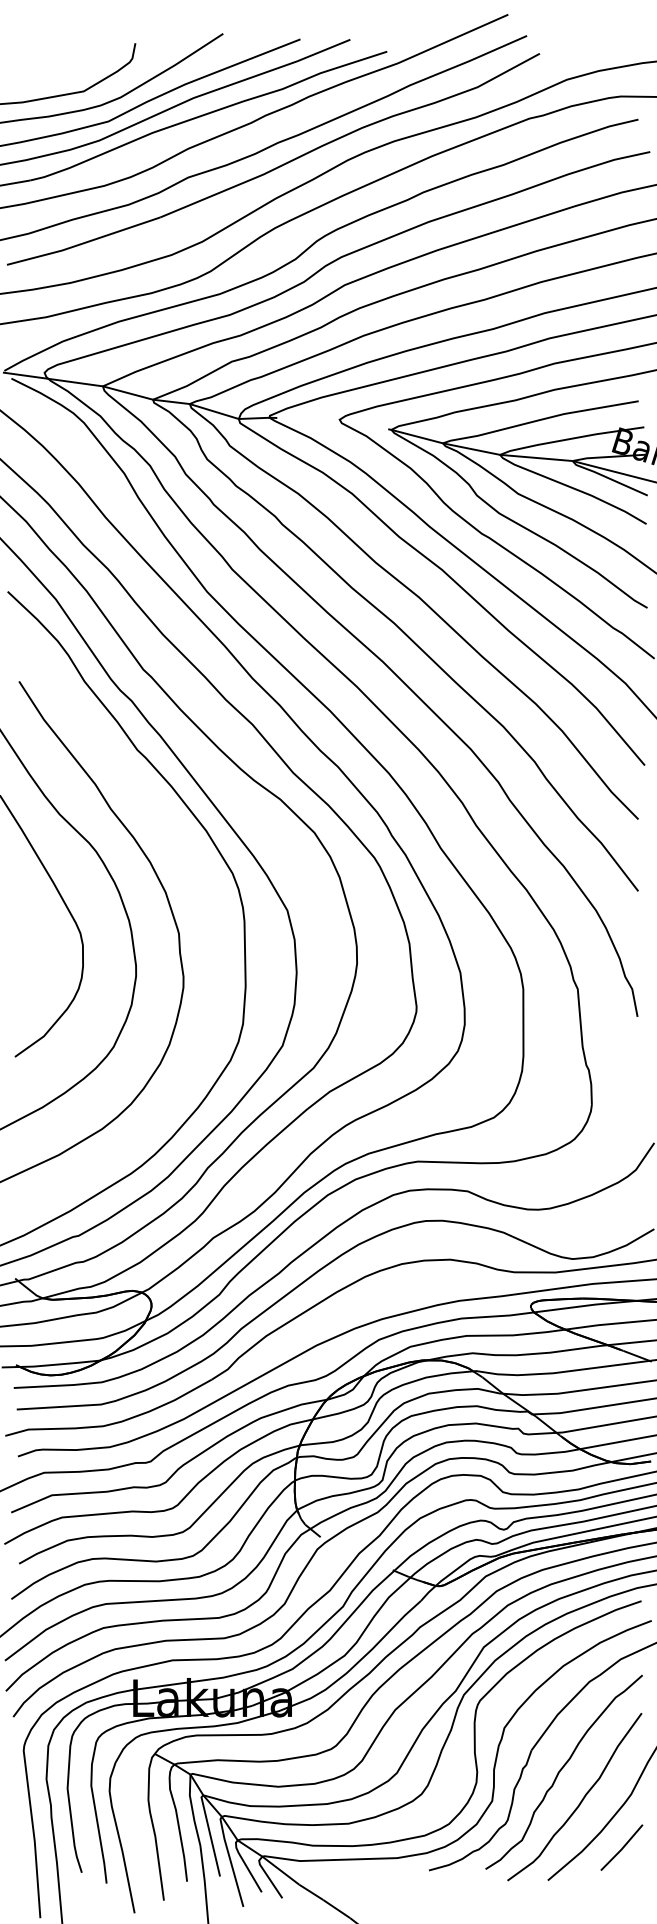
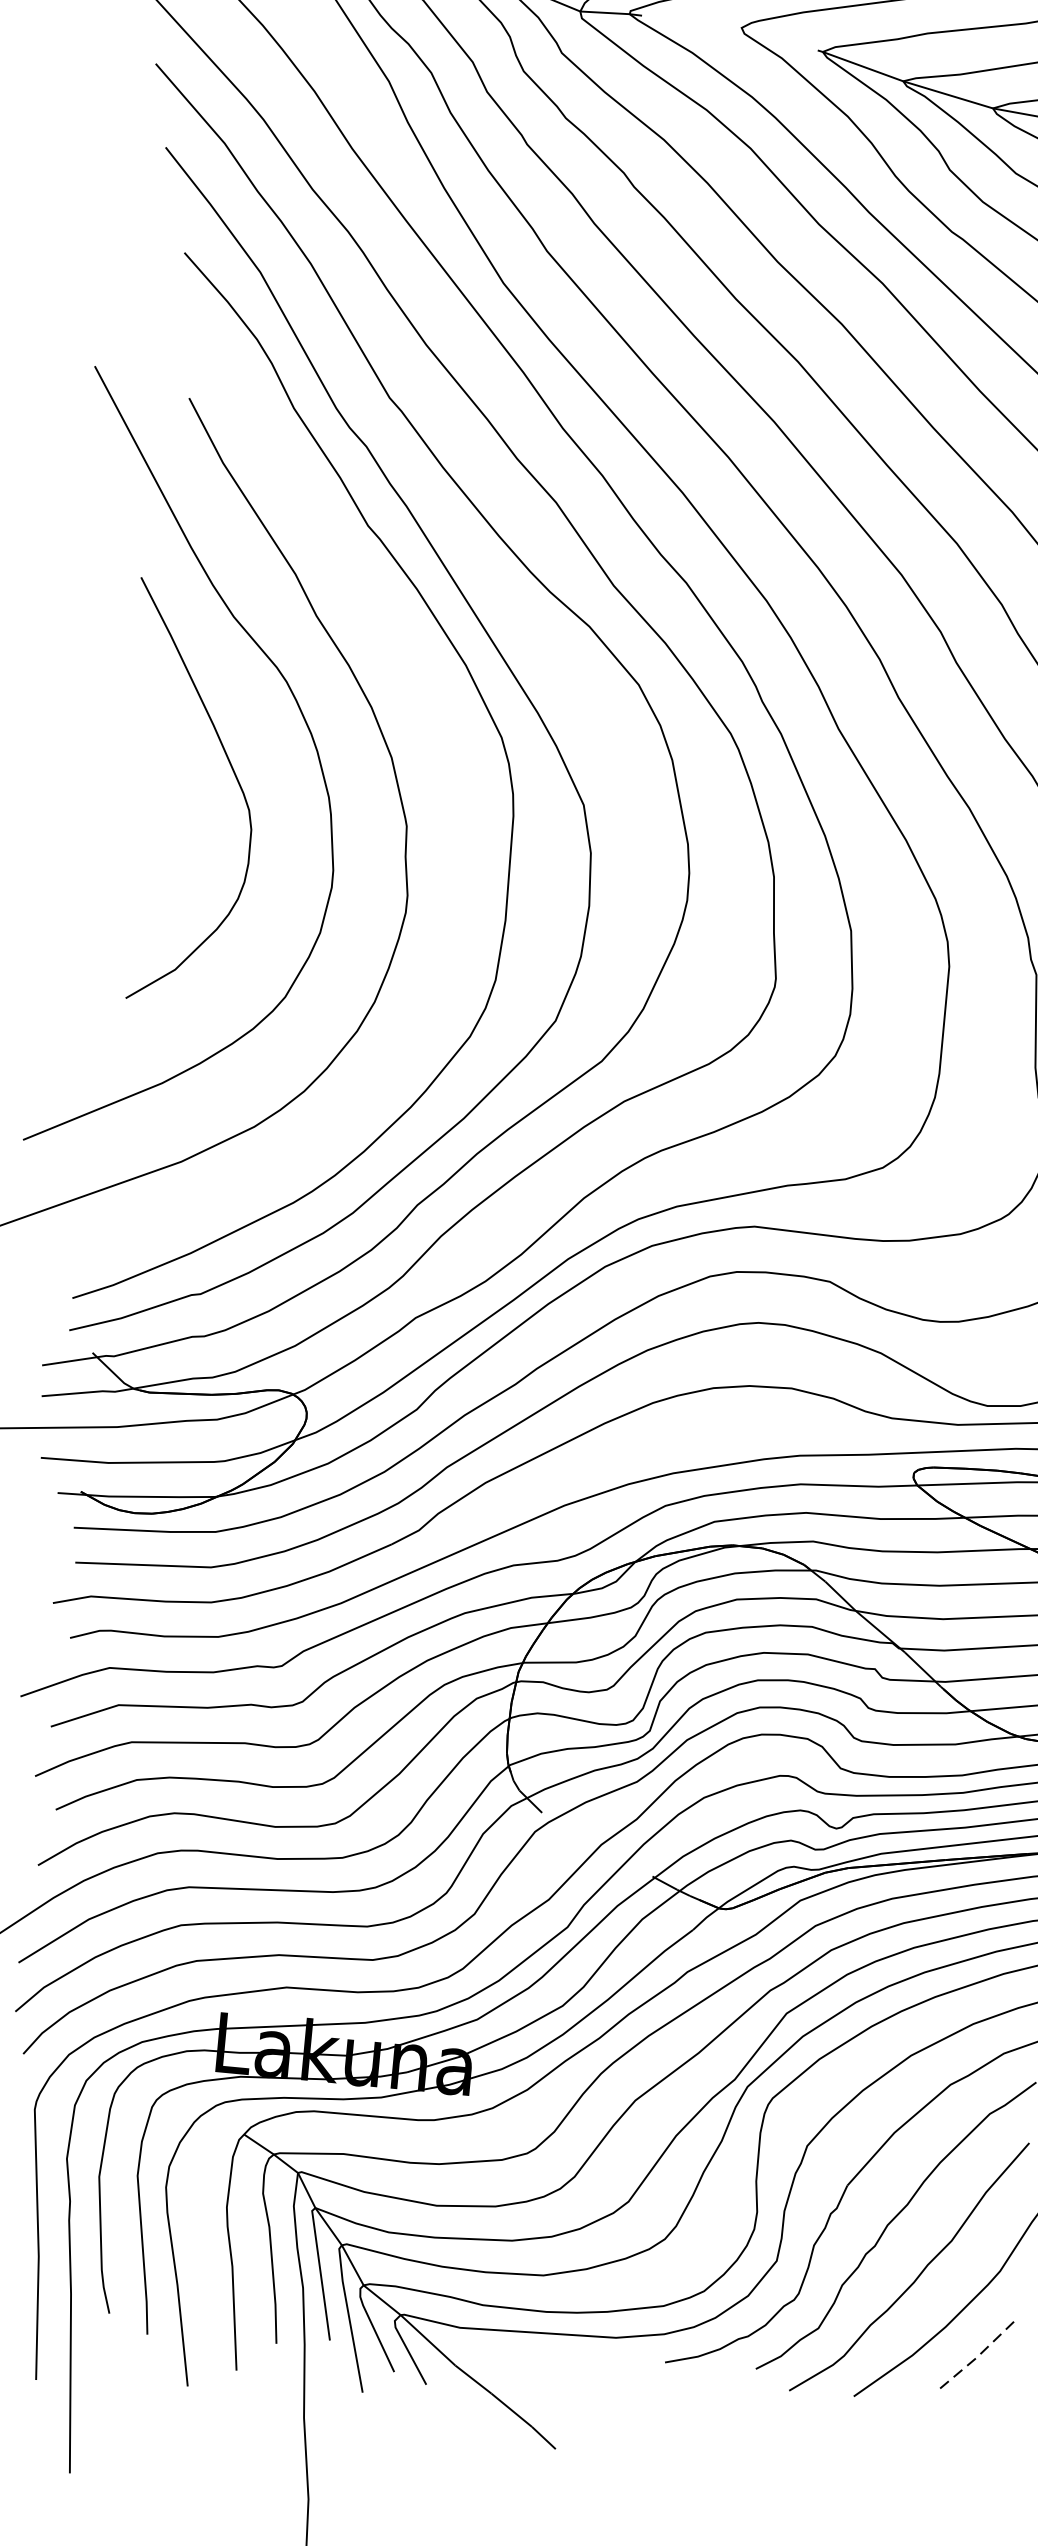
line: (622, 1848) -> (977, 2356), solid -> dashed

